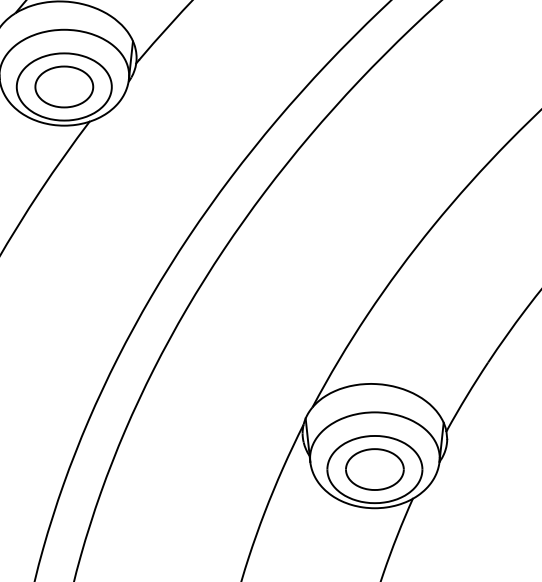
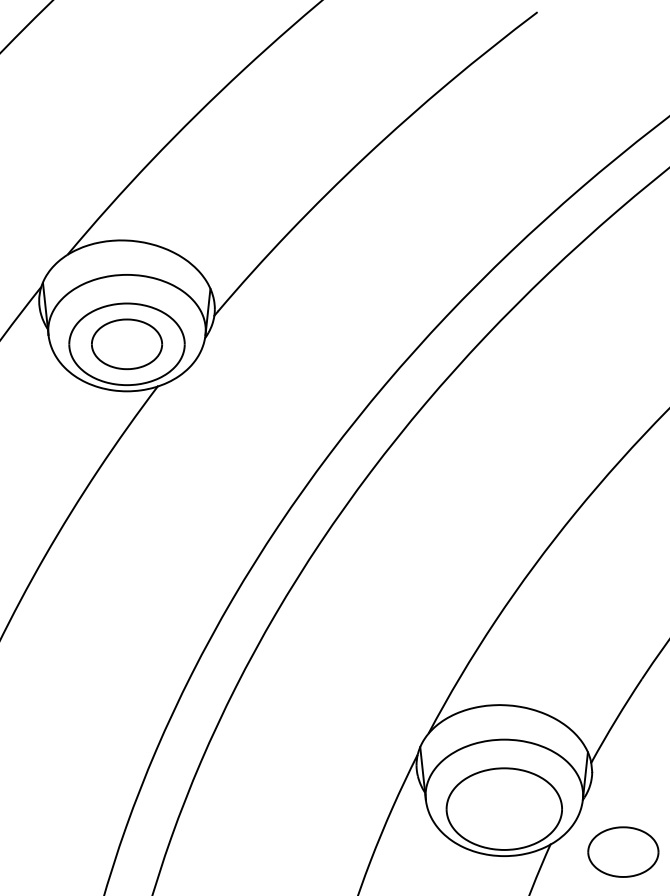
part: (375, 469) -> (623, 851), moved

